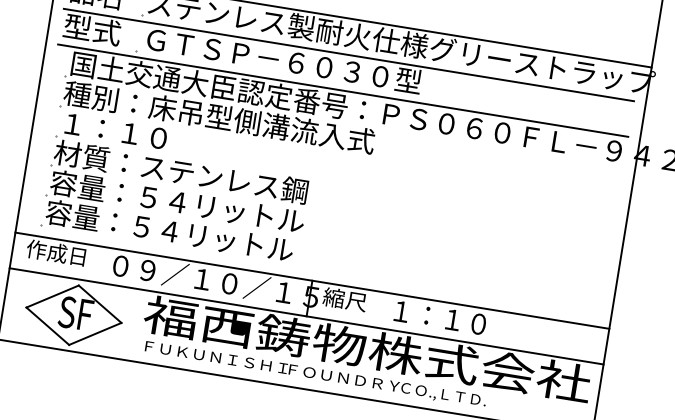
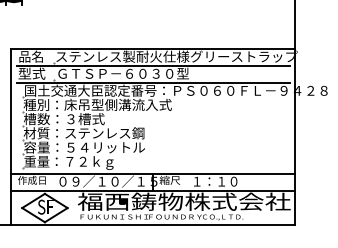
text: (142, 136) -> (63, 119), １：１０ -> 槽数：３槽式
text: (168, 232) -> (82, 162), 容量：５４リットル -> 重量：７２ｋｇ

